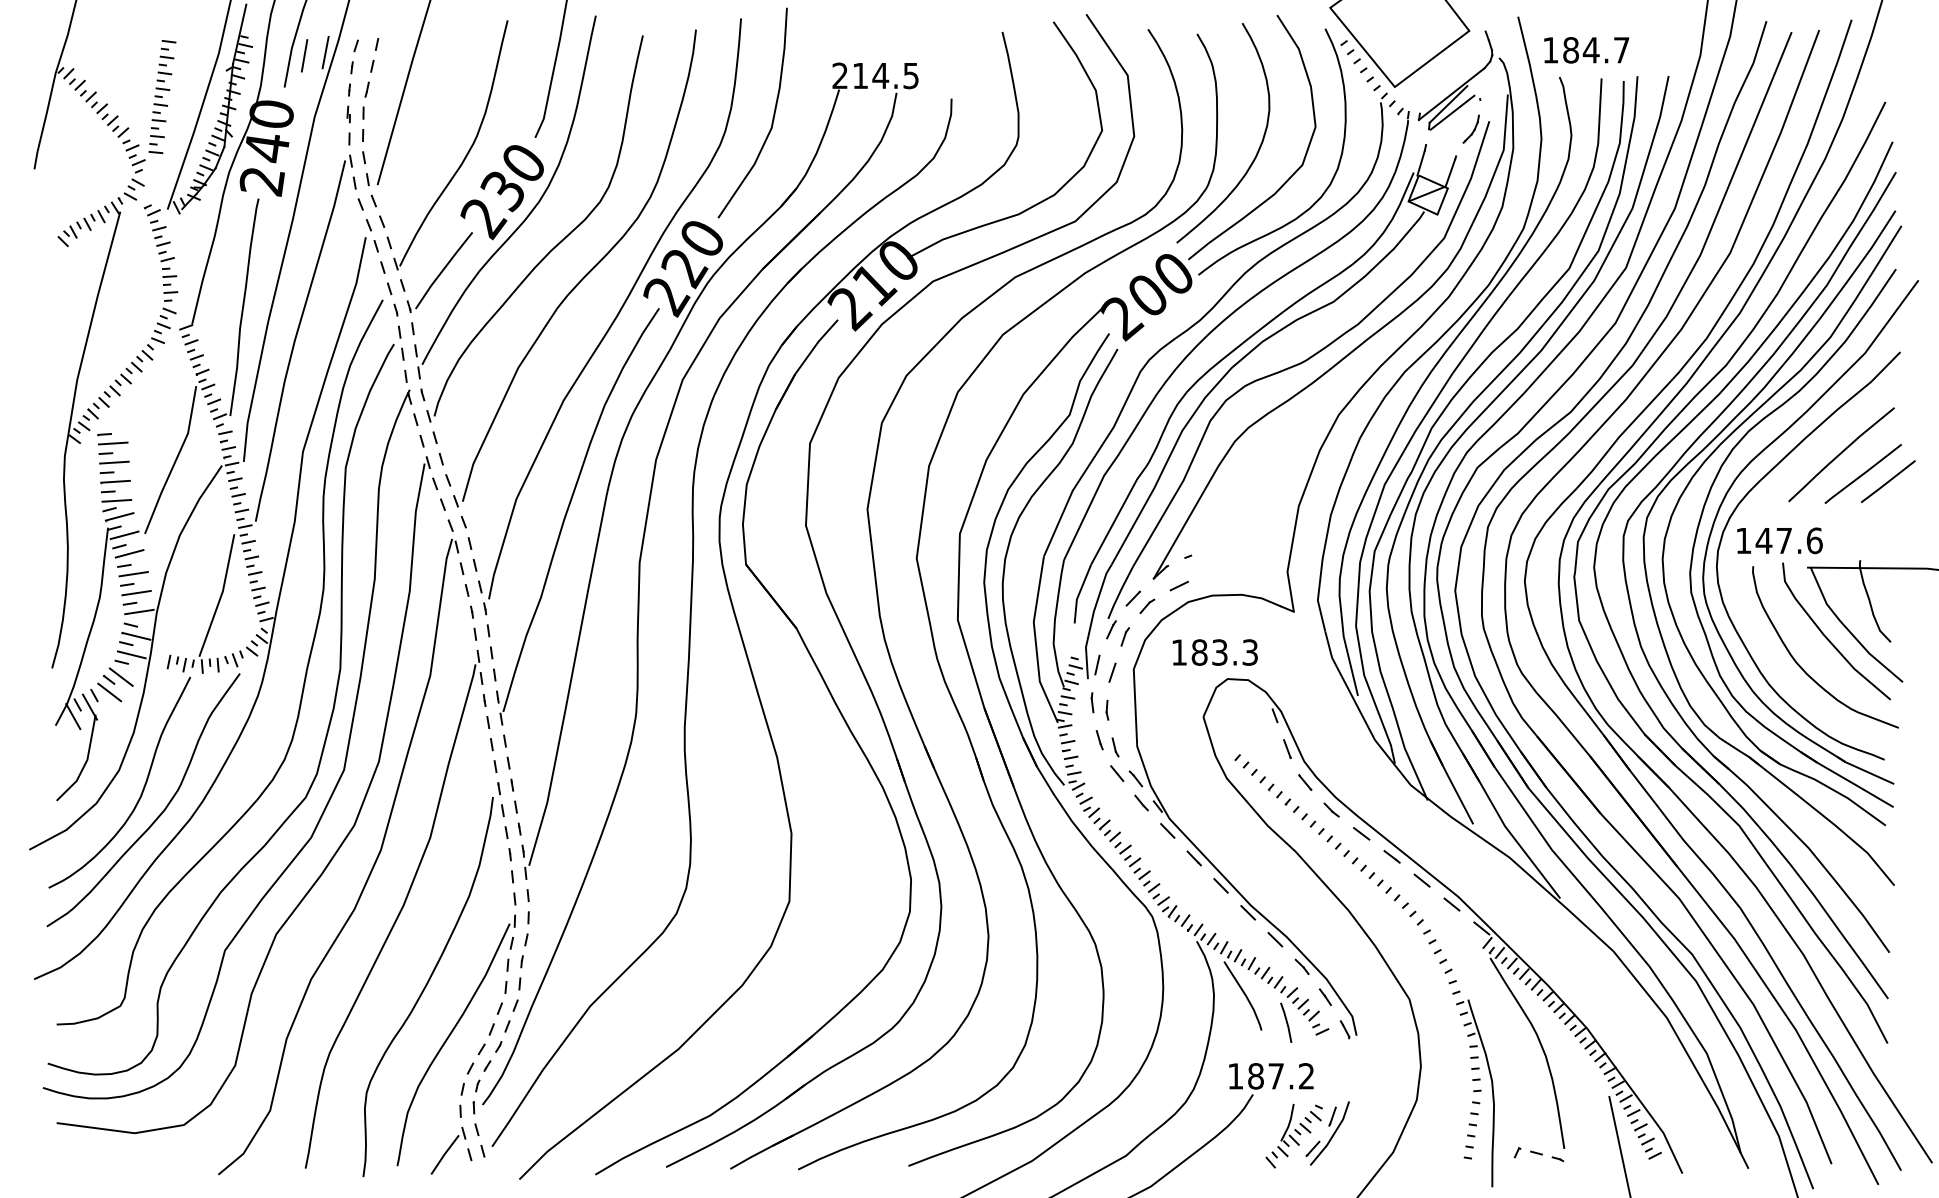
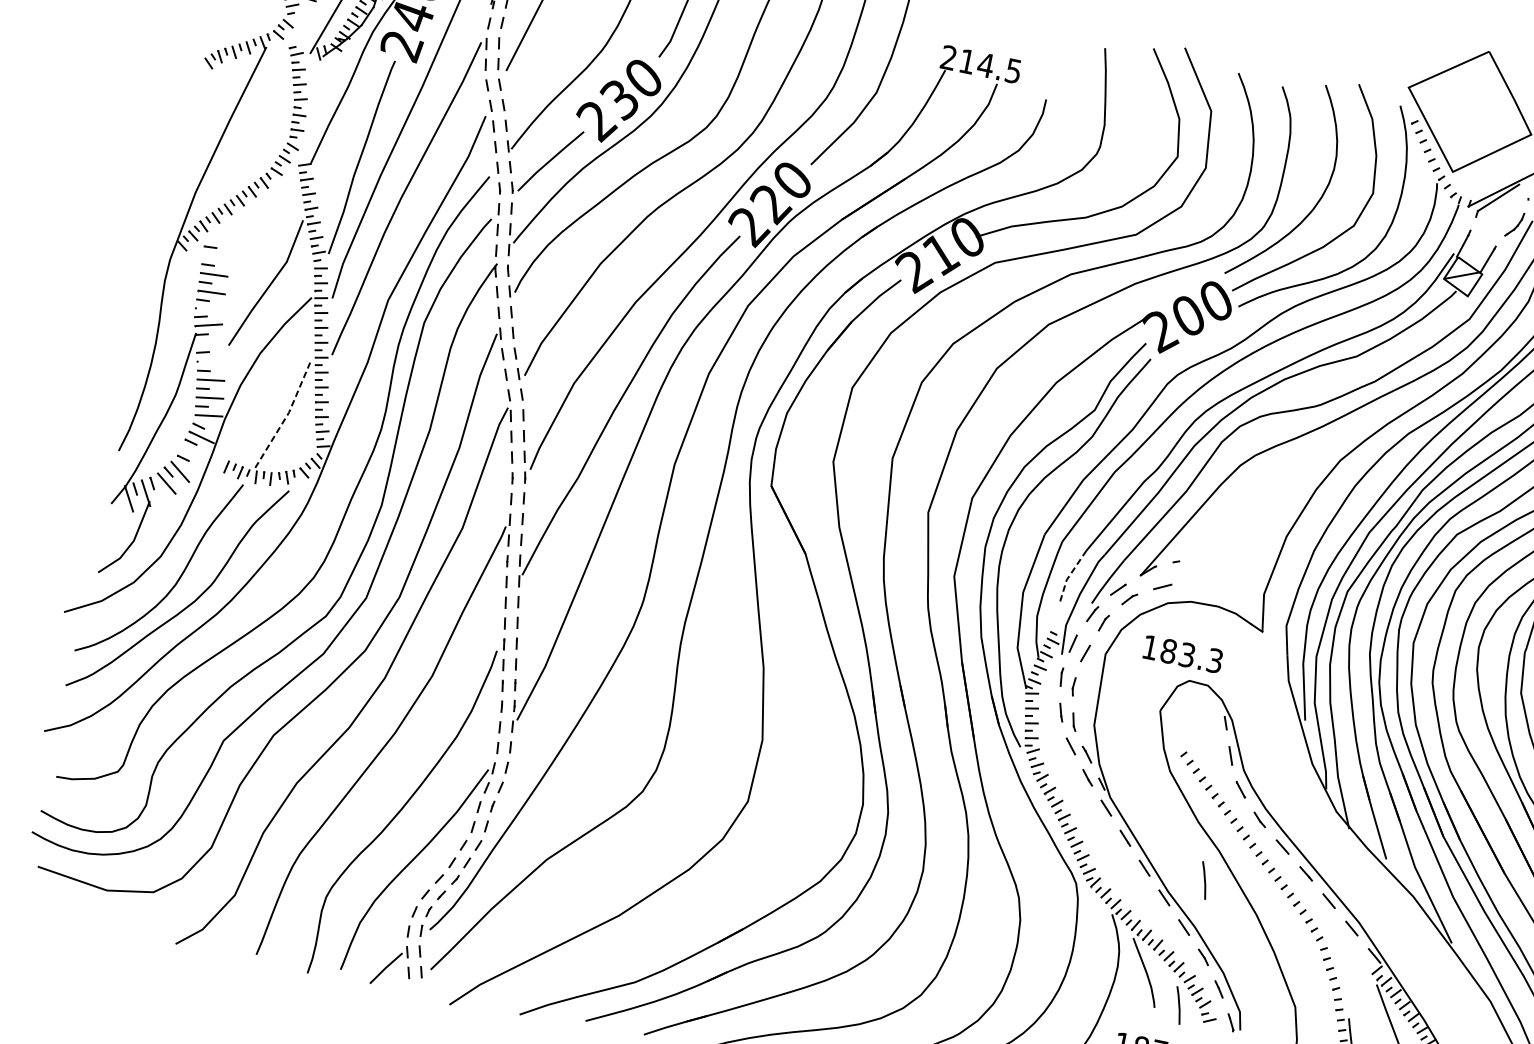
line: (1452, 112) -> (1500, 205), removed
line: (112, 443) -> (215, 257), removed
line: (116, 500) -> (208, 309), removed
line: (124, 535) -> (209, 343), removed
line: (129, 553) -> (210, 360), removed
line: (1079, 593) -> (1070, 574), solid -> dashed
line: (221, 596) -> (286, 417), solid -> dashed
line: (131, 654) -> (193, 453), removed
line: (1286, 885) -> (1204, 880), added

